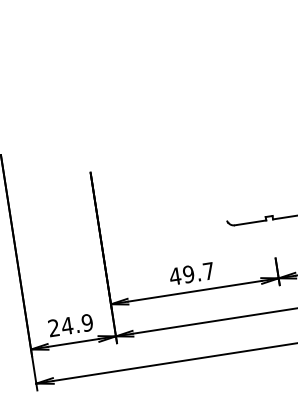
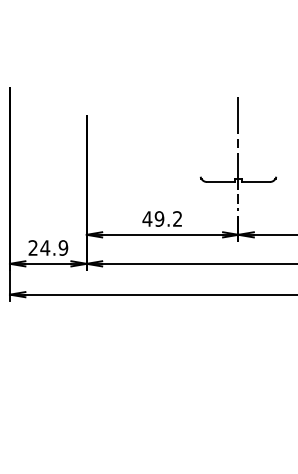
line: (264, 188) -> (238, 153), added
text: (208, 270) -> (177, 218), 49.7 -> 49.2

